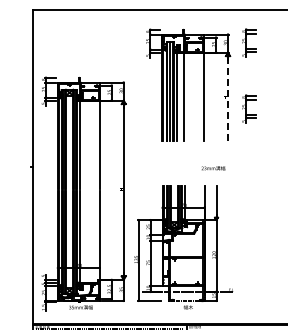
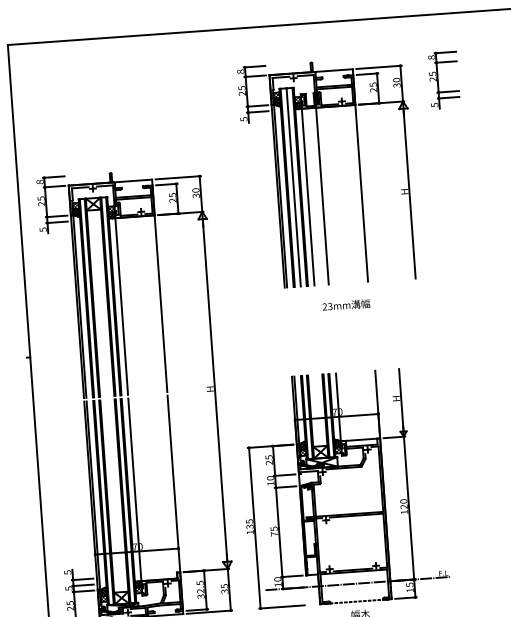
line: (228, 99) -> (410, 194), dashed -> solid
part: (249, 108) -> (453, 209), removed
text: (213, 168) -> (346, 305), moved

